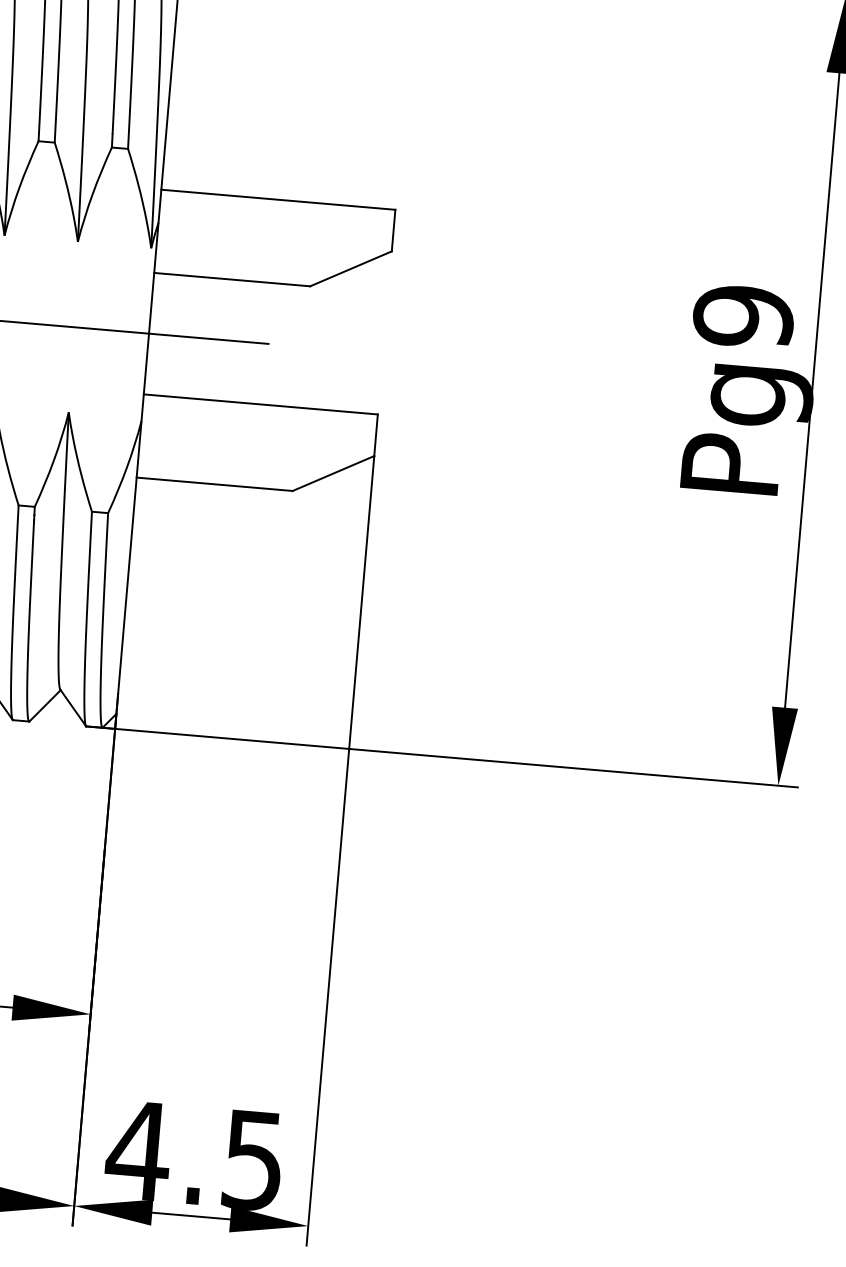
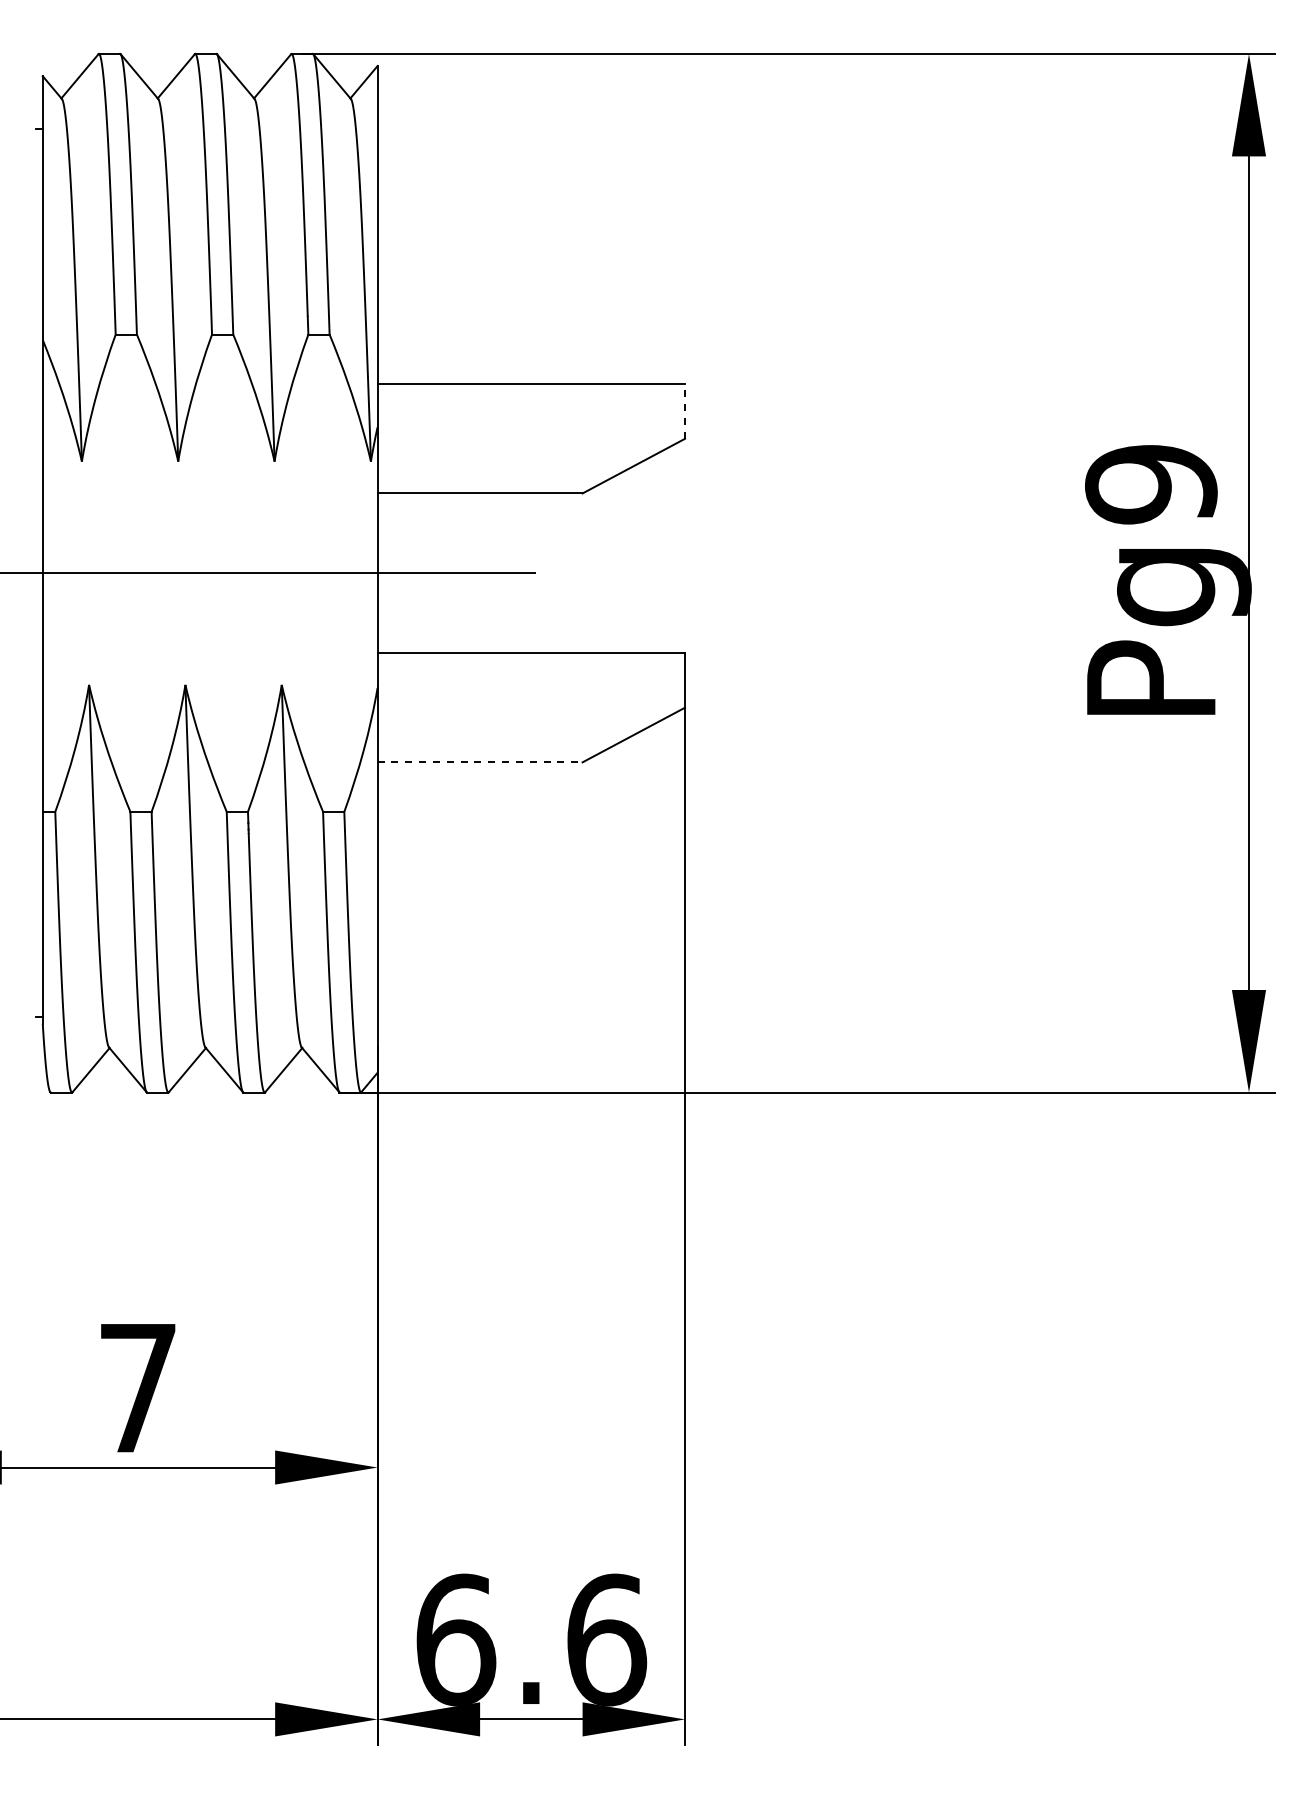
line: (393, 229) -> (685, 410), solid -> dashed
line: (214, 484) -> (480, 762), solid -> dashed
text: (195, 1155) -> (530, 1639), 4.5 -> 6.6

